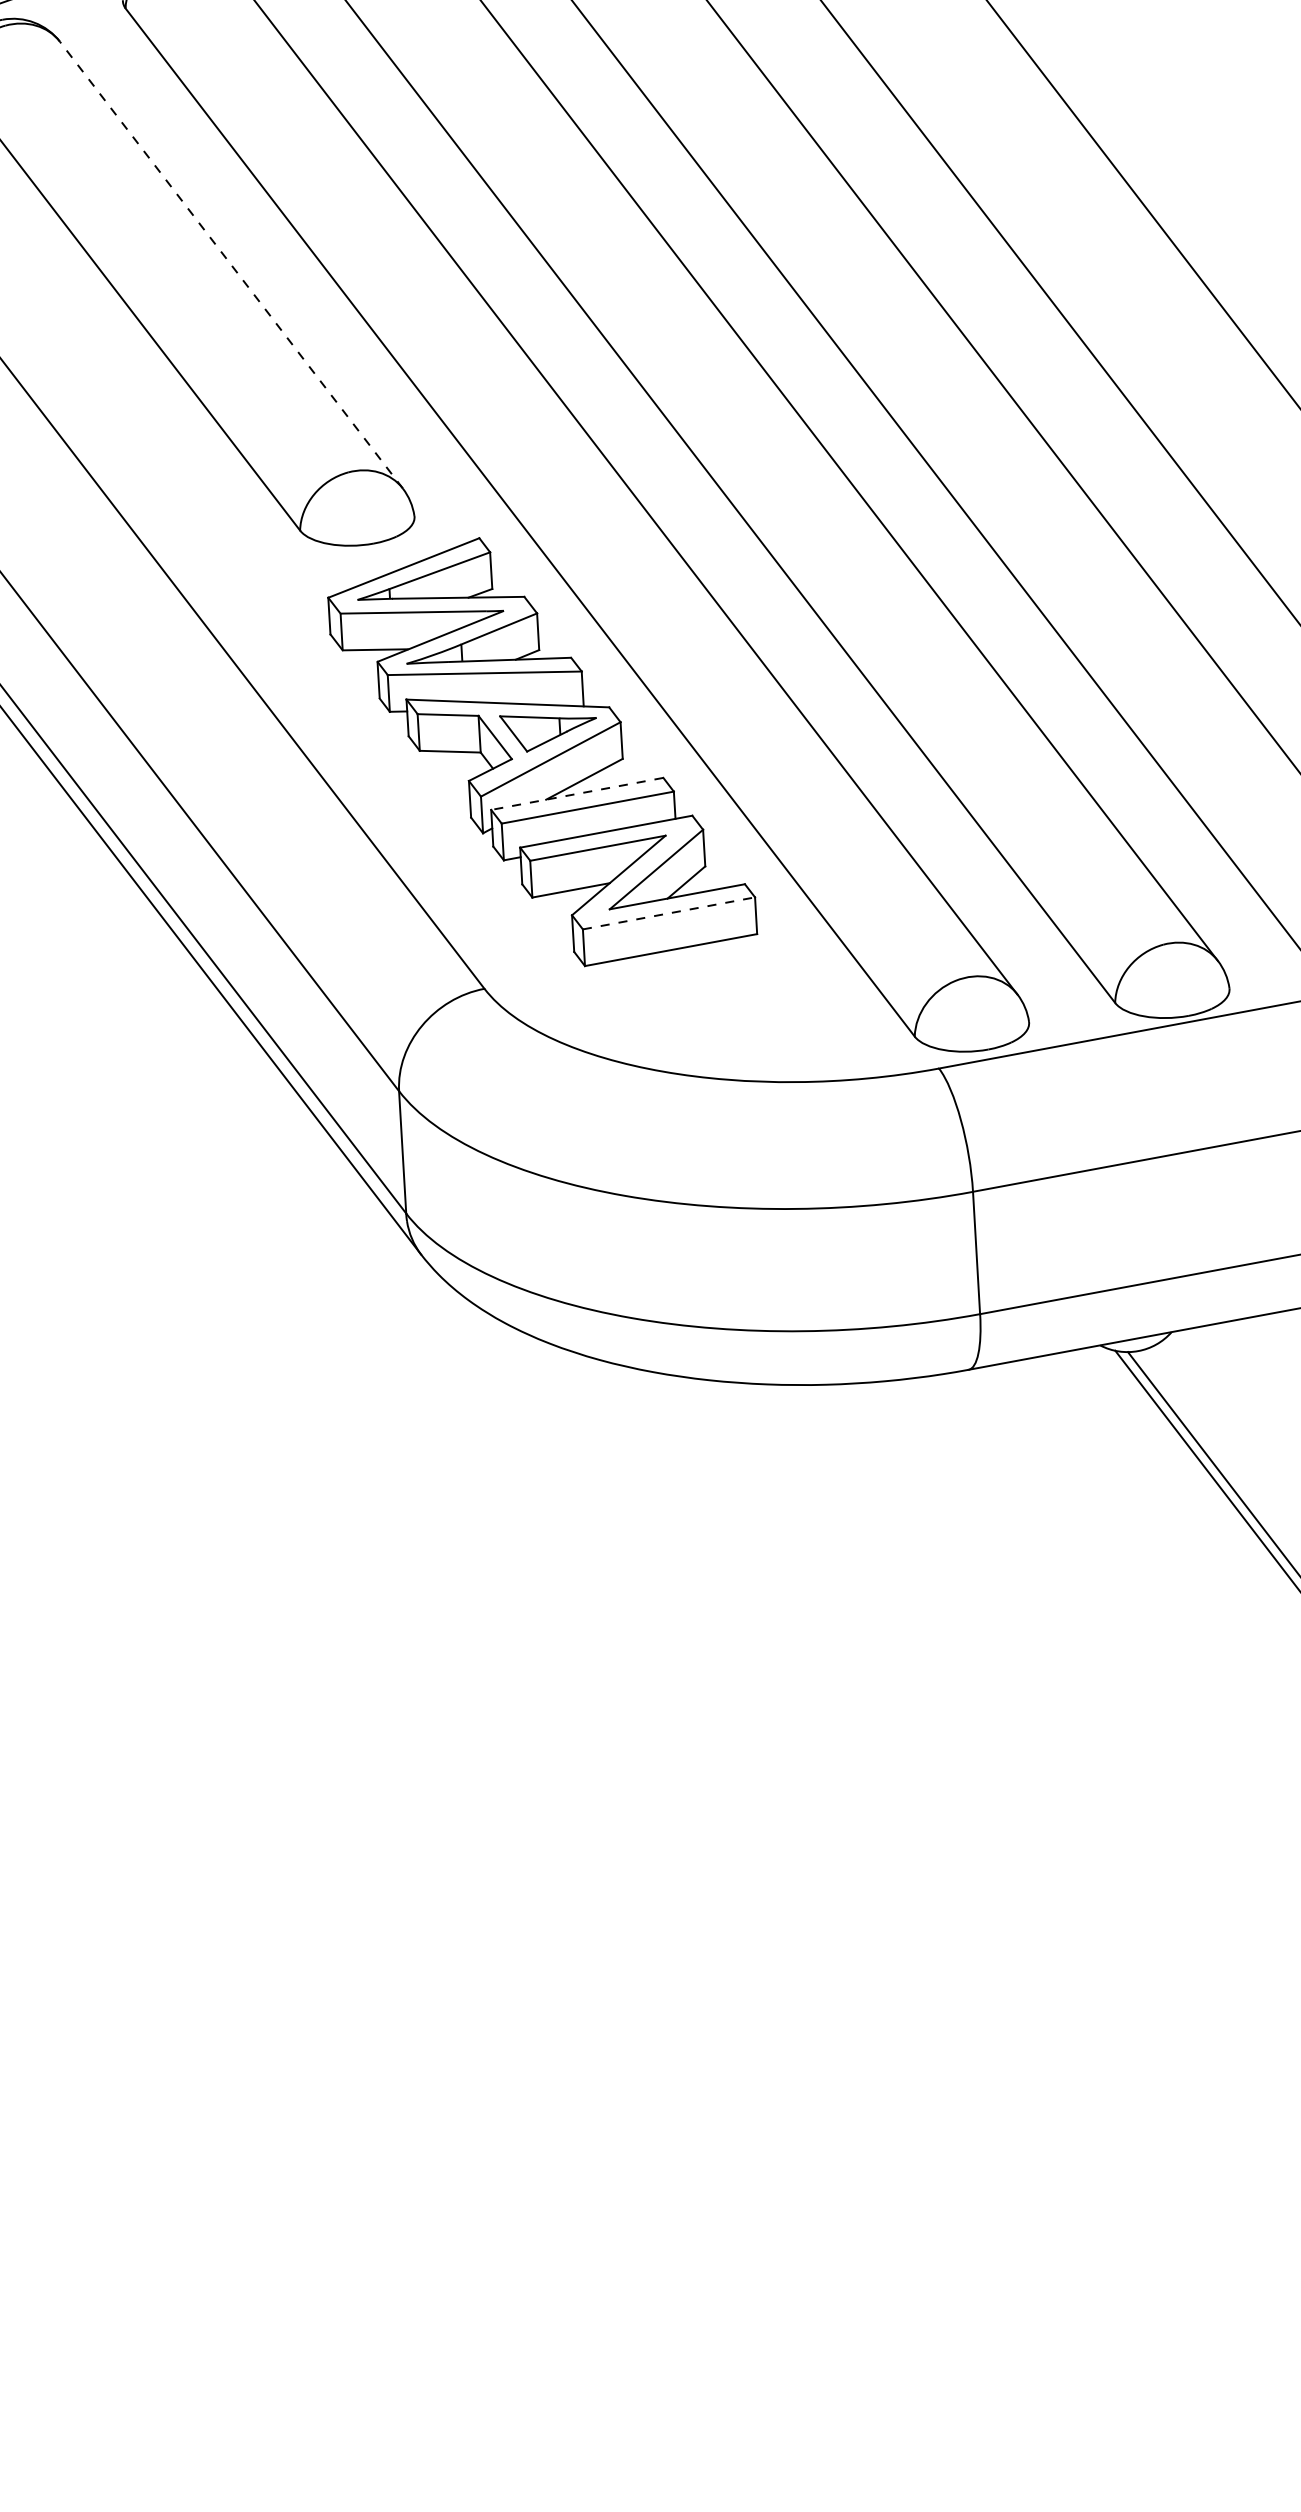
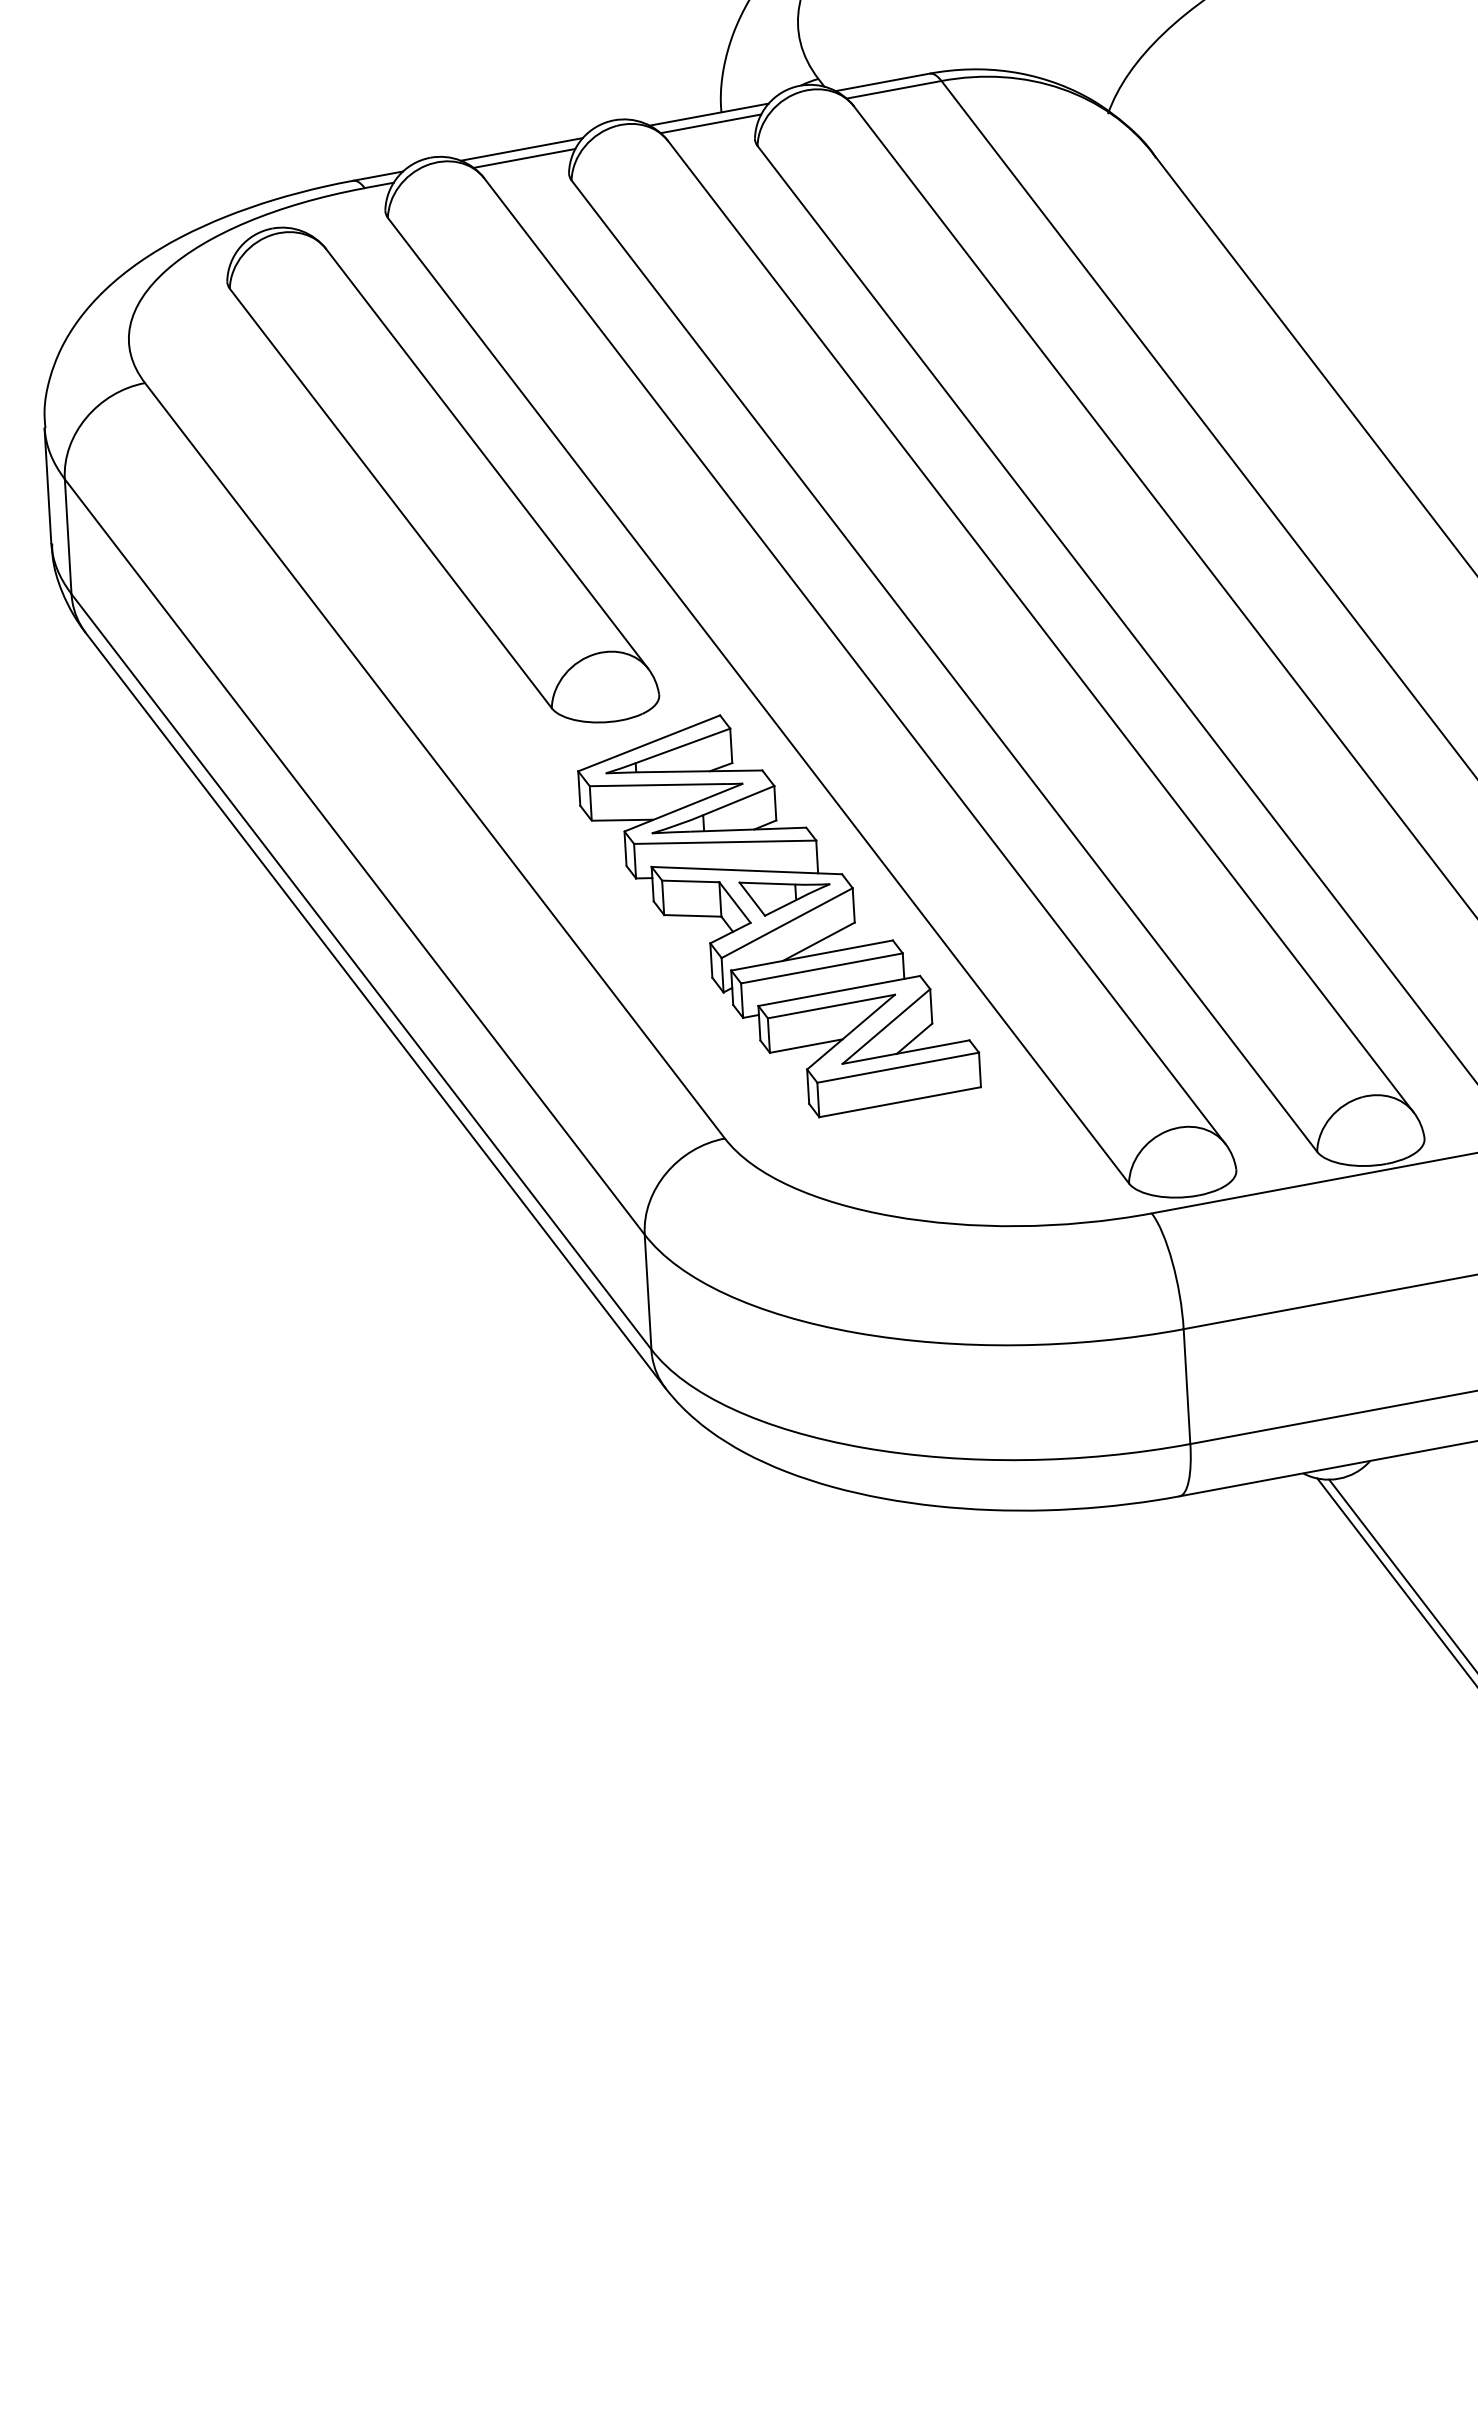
line: (231, 264) -> (487, 458), dashed -> solid
line: (576, 793) -> (811, 955), dashed -> solid
line: (669, 913) -> (898, 1067), dashed -> solid

